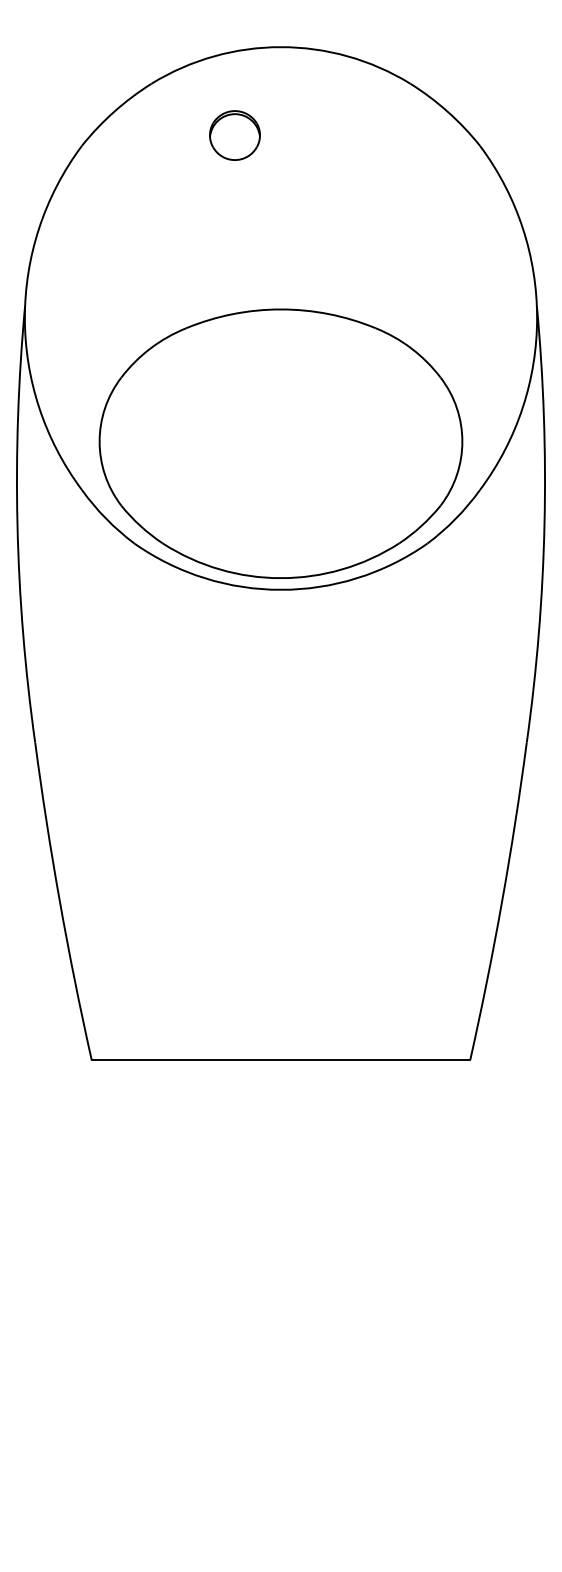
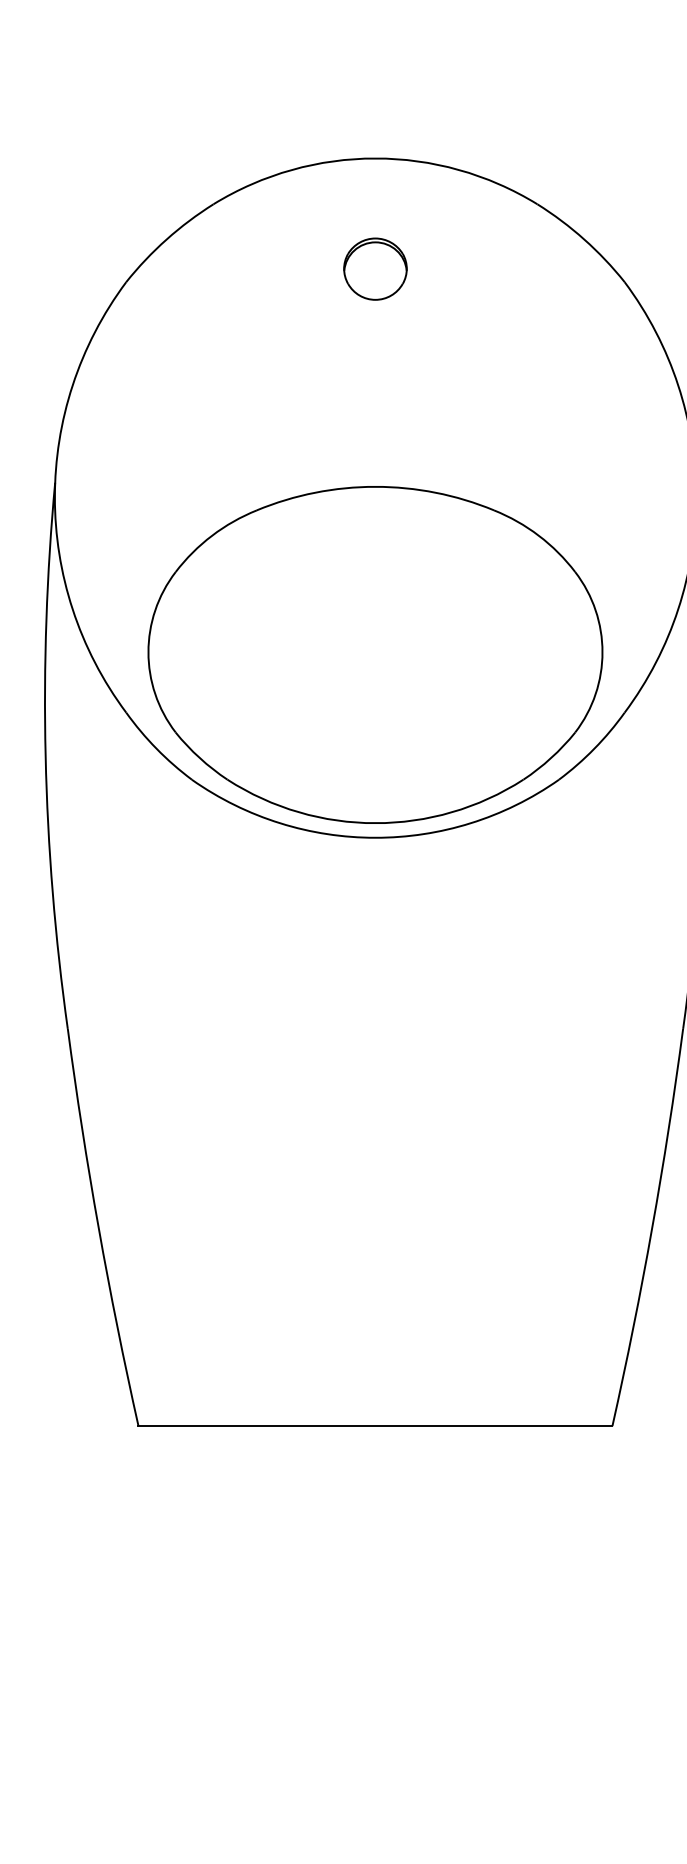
part: (234, 135) -> (374, 269), moved

